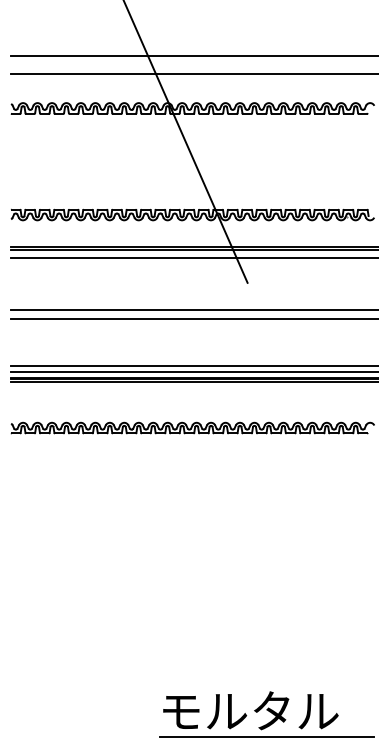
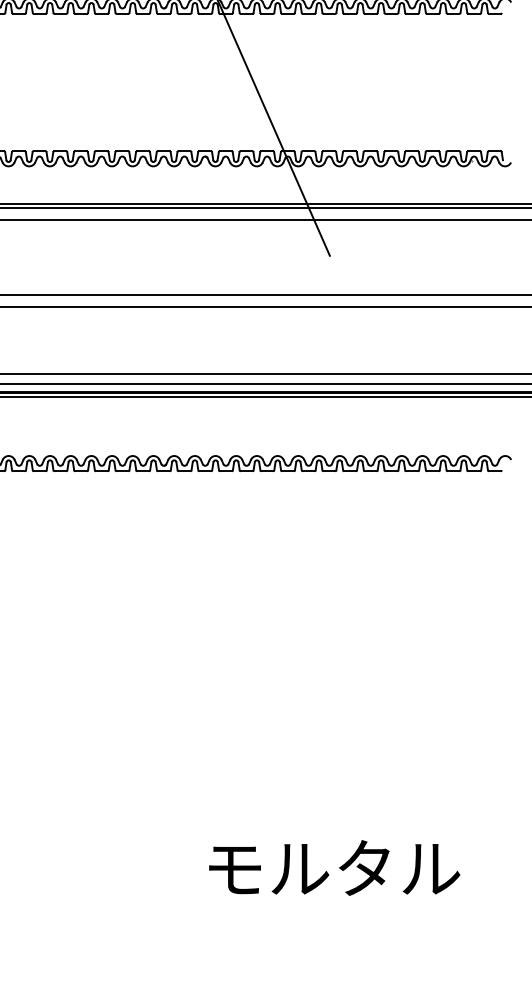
line: (266, 737) -> (356, 906), removed

